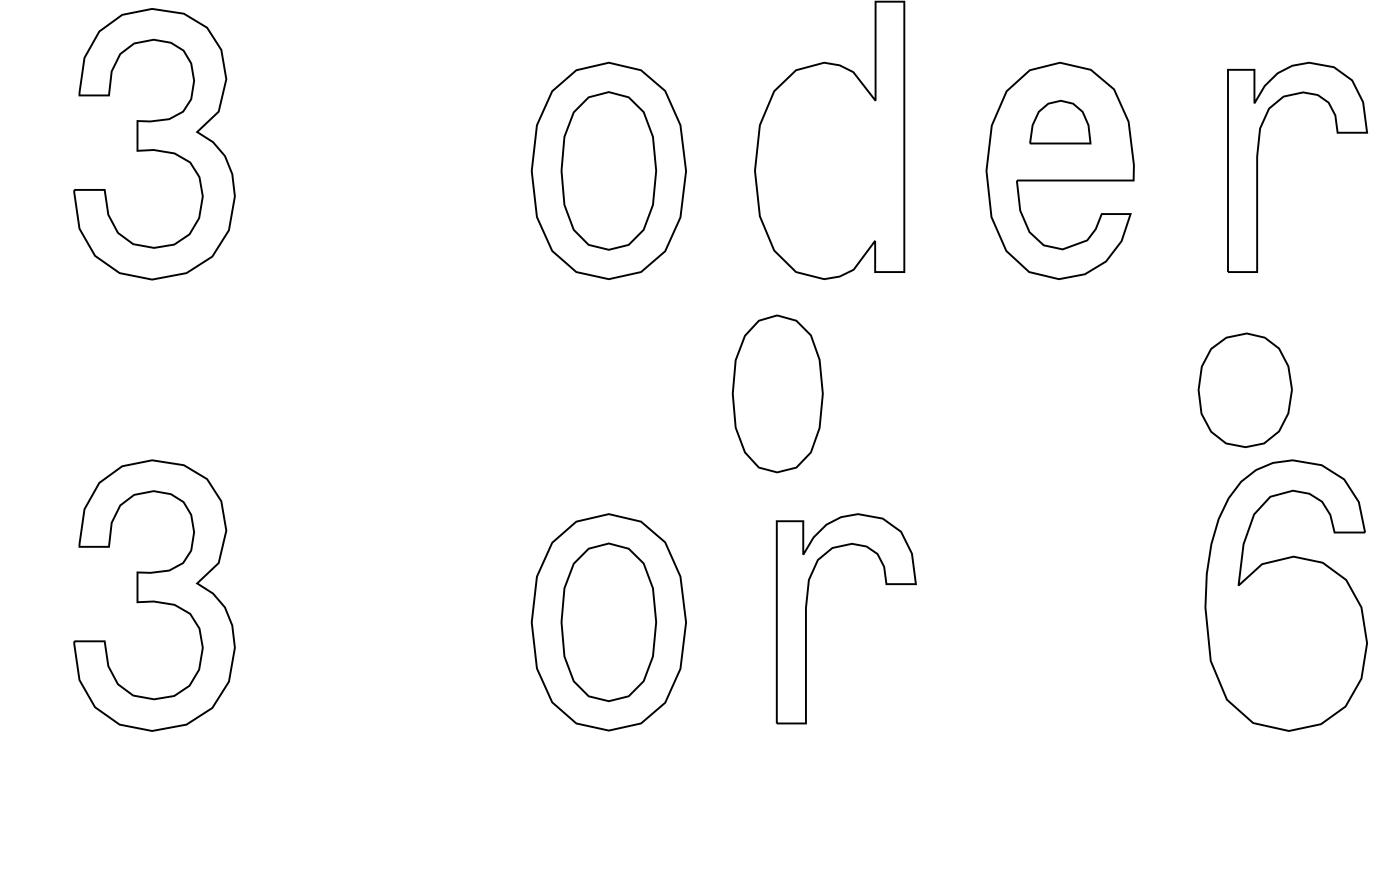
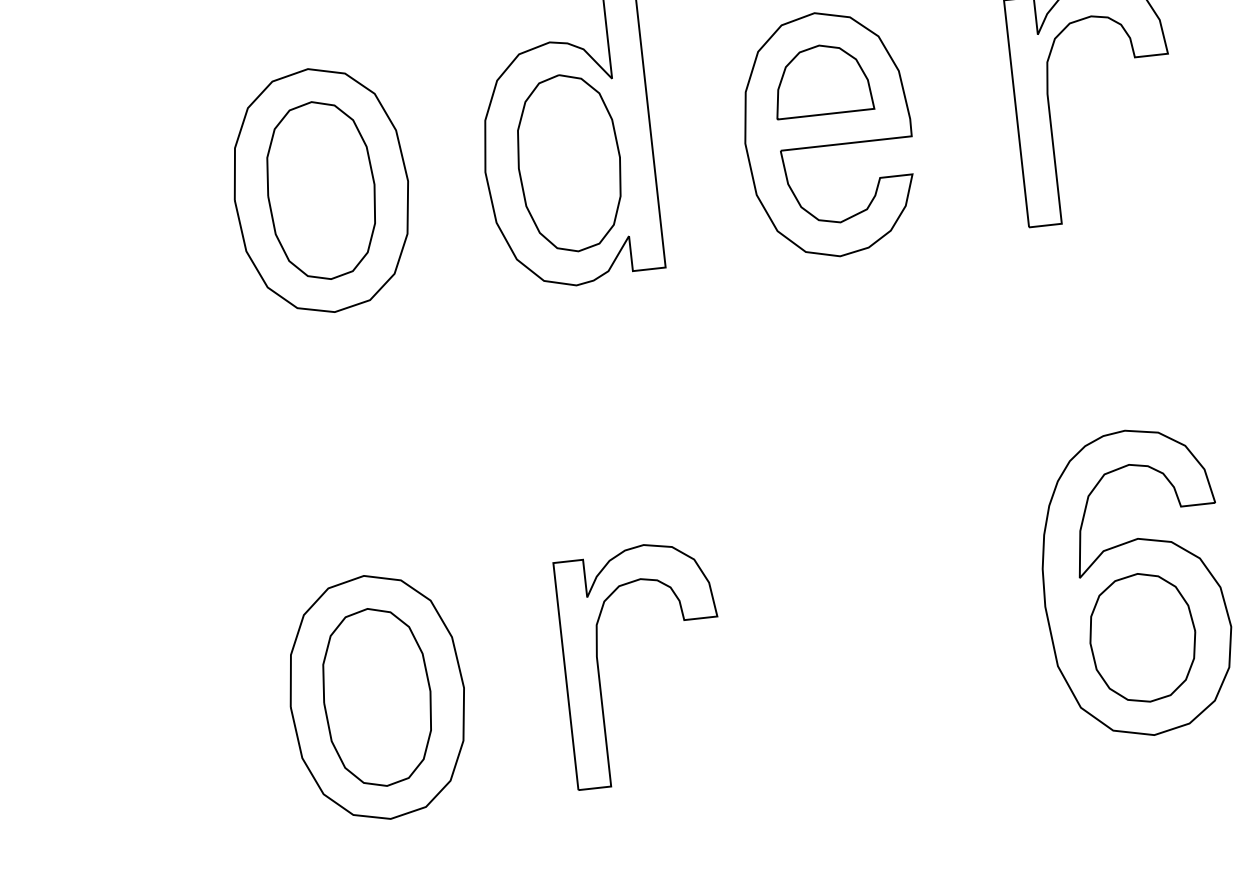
part: (1060, 121) -> (822, 79), size x1.43
part: (1244, 390) -> (1142, 638), moved
part: (777, 393) -> (569, 162), moved

